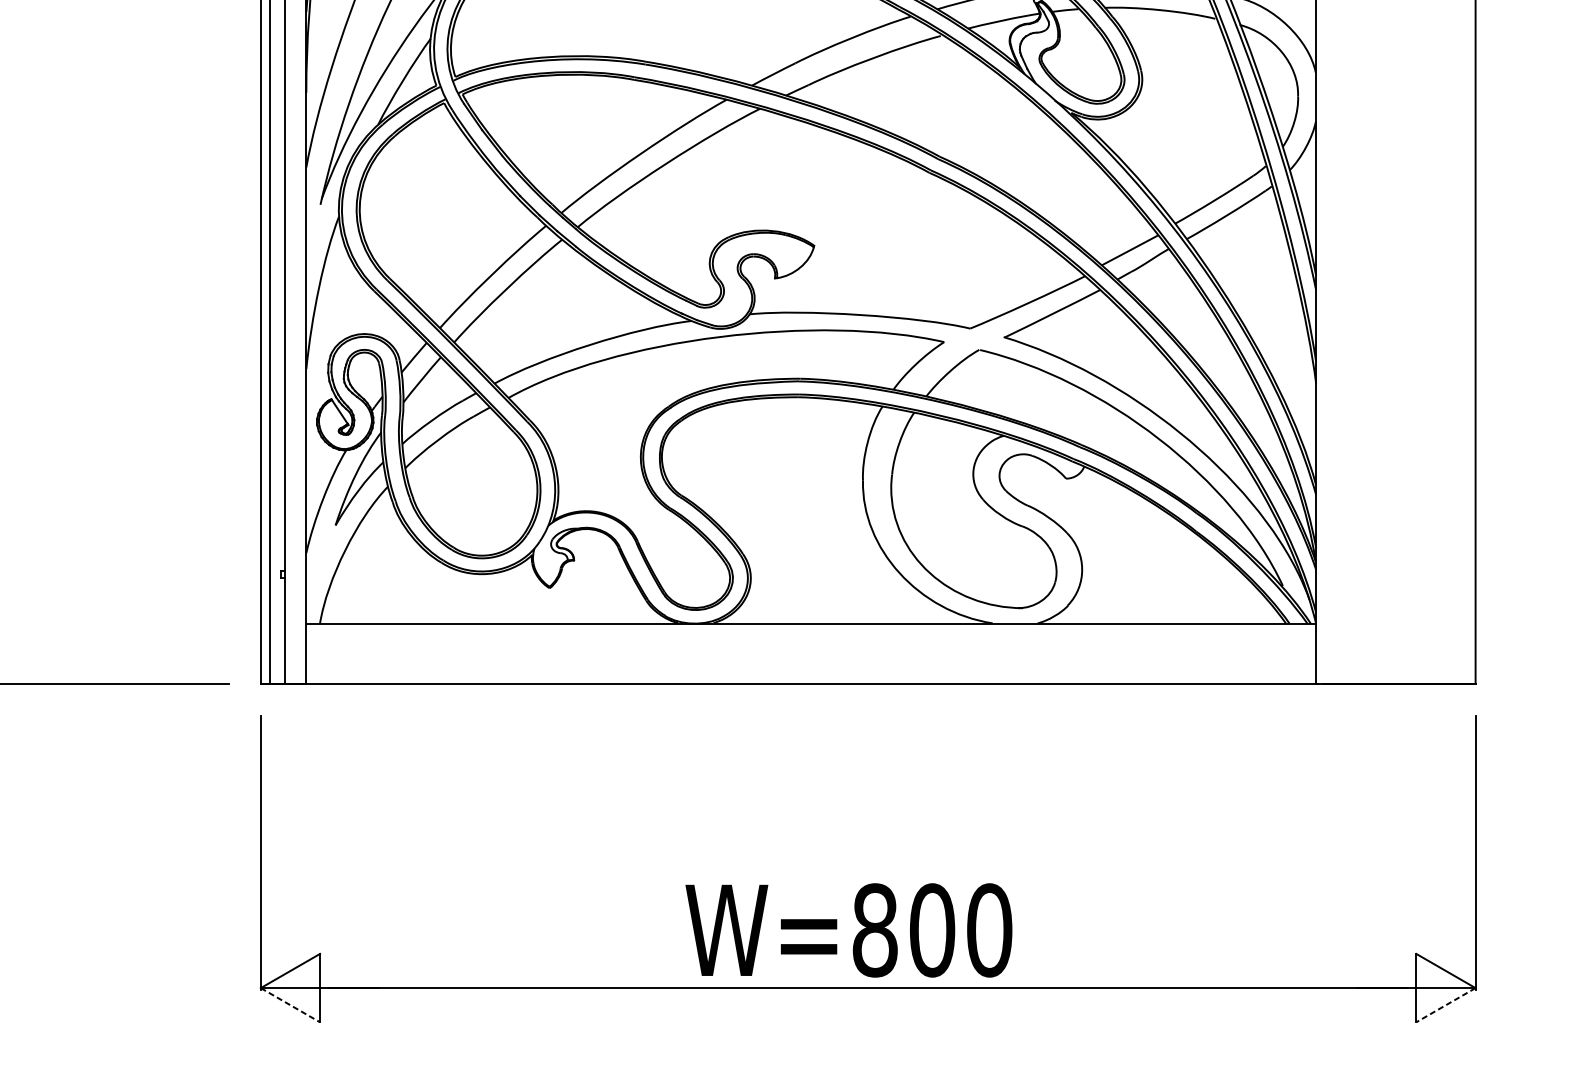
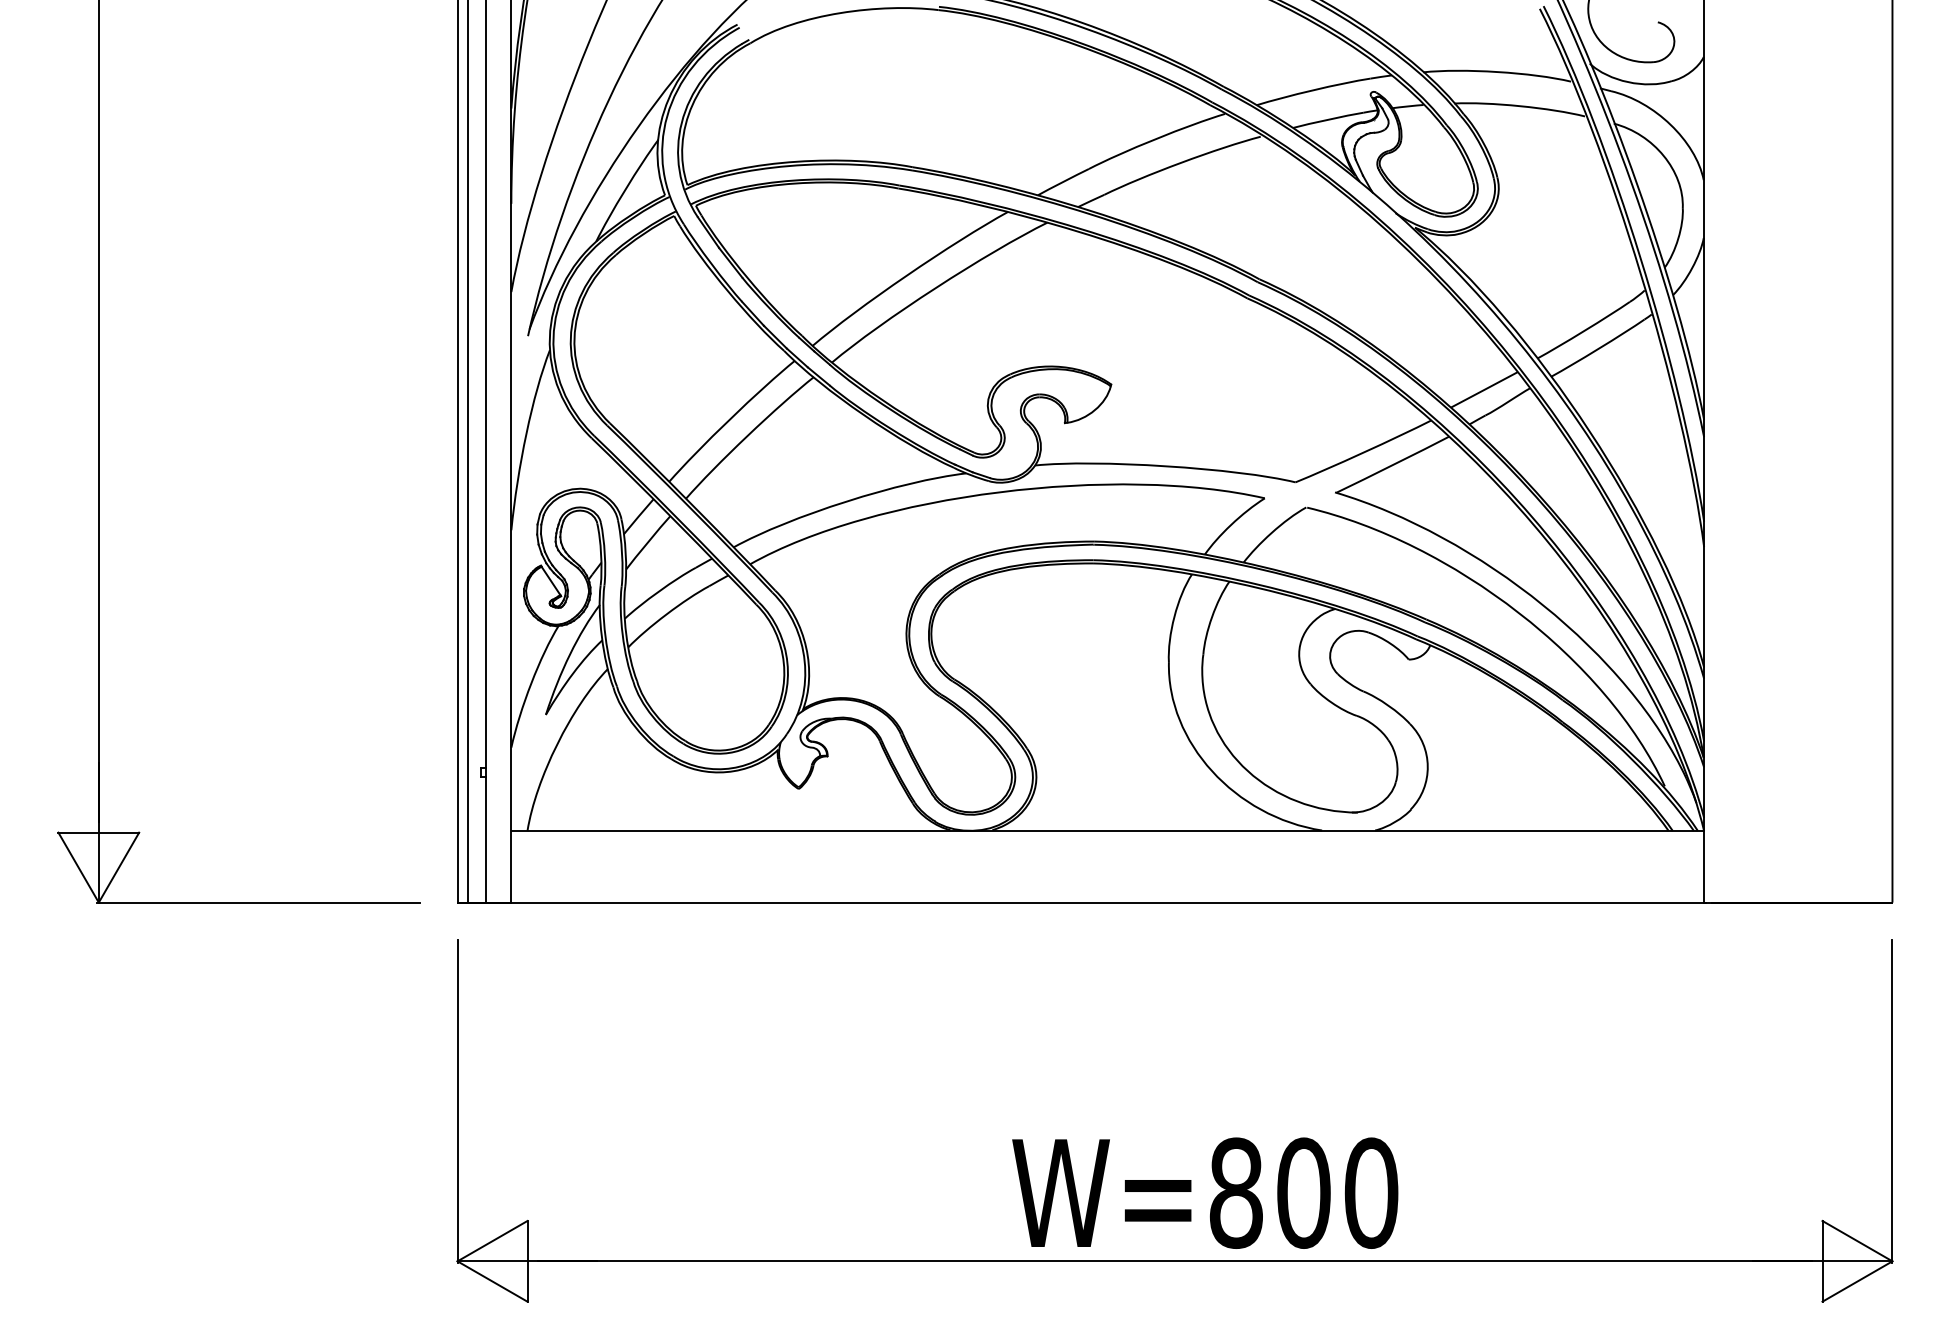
text: (849, 929) -> (1205, 1192), moved
line: (290, 1005) -> (492, 1281), dashed -> solid
line: (1445, 1005) -> (1857, 1281), dashed -> solid

